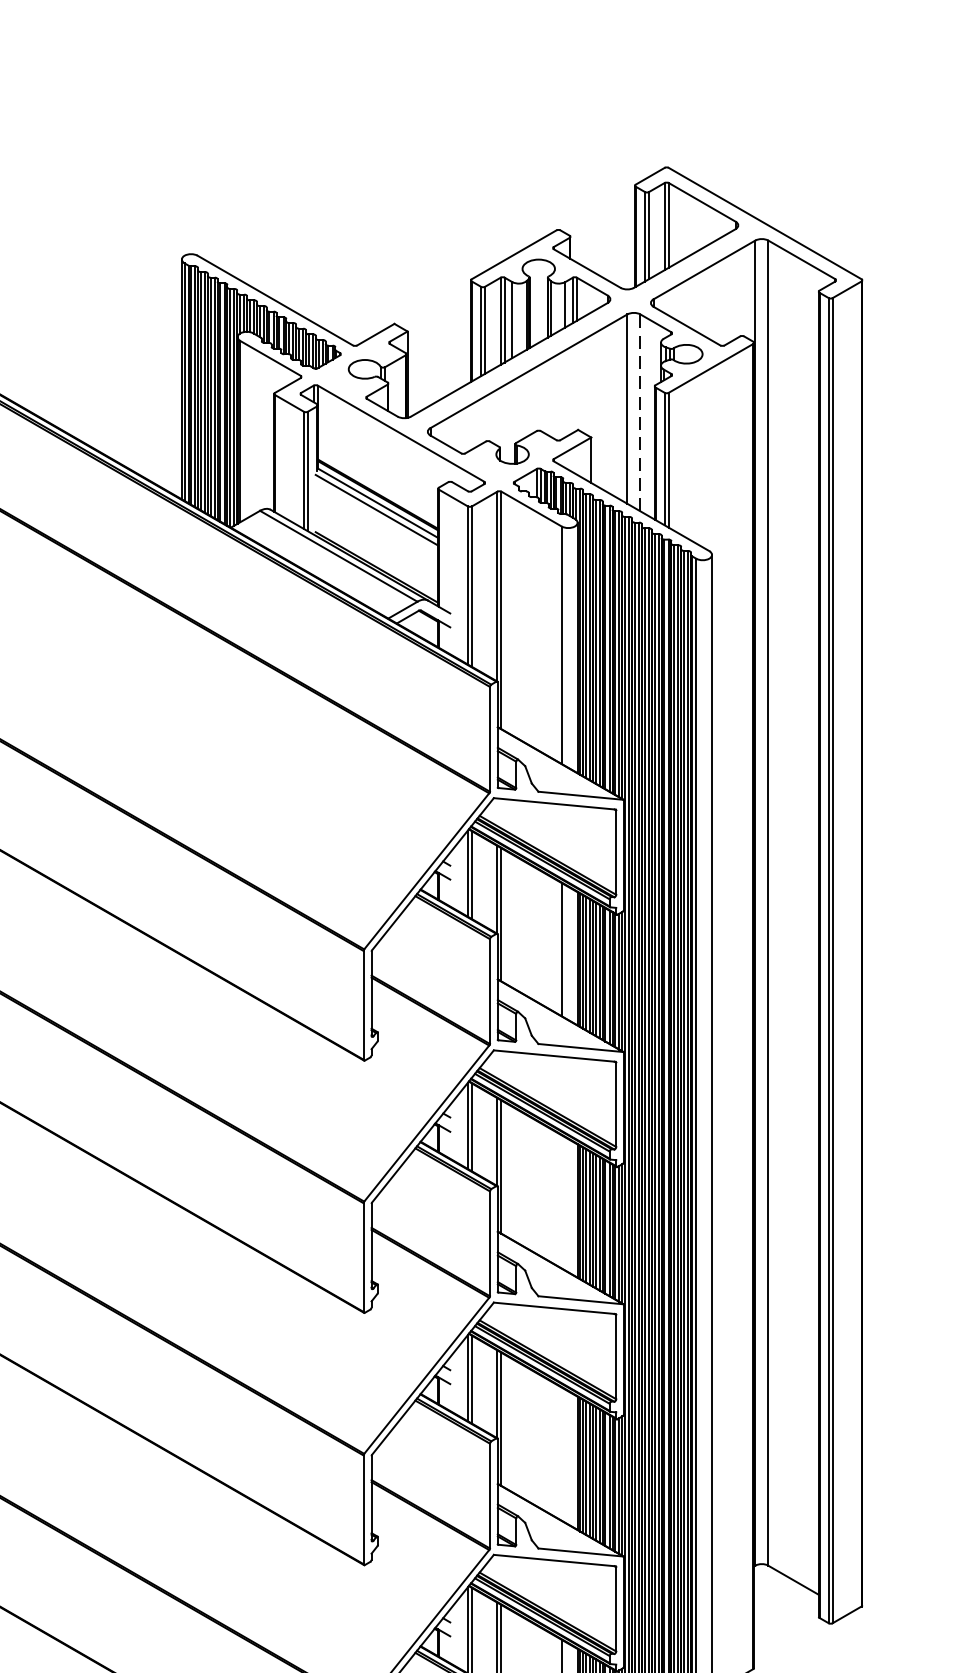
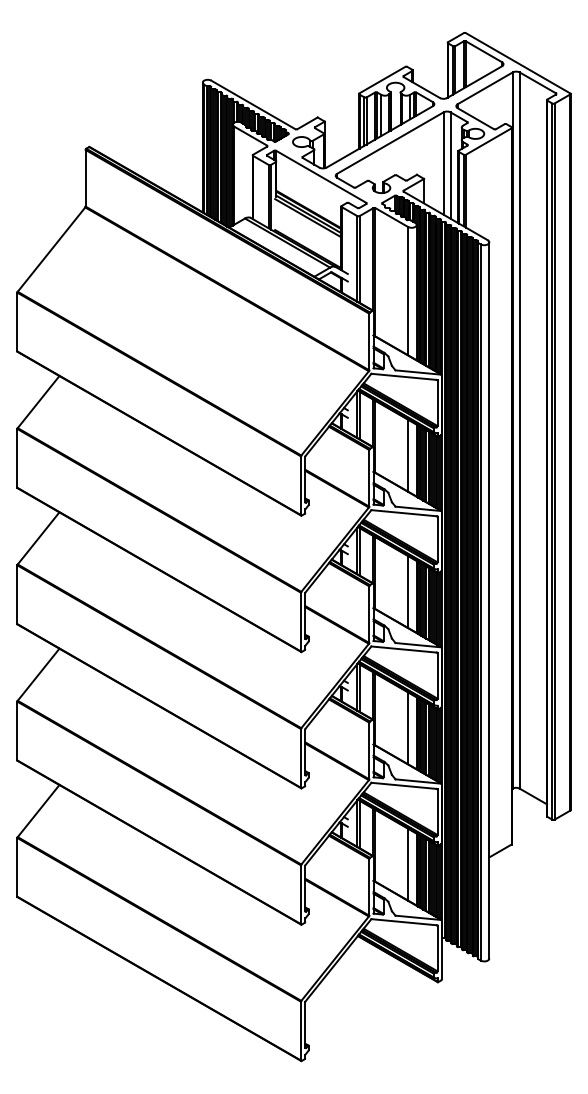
line: (640, 412) -> (450, 165), dashed -> solid
line: (562, 1202) -> (408, 592), added
line: (562, 1454) -> (408, 728), added

